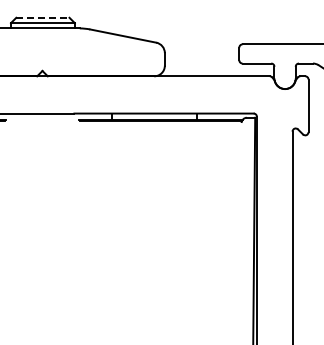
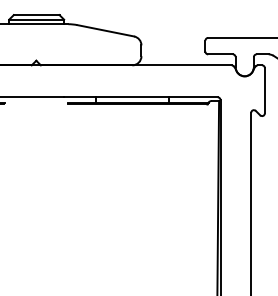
line: (42, 17) -> (36, 14), dashed -> solid

